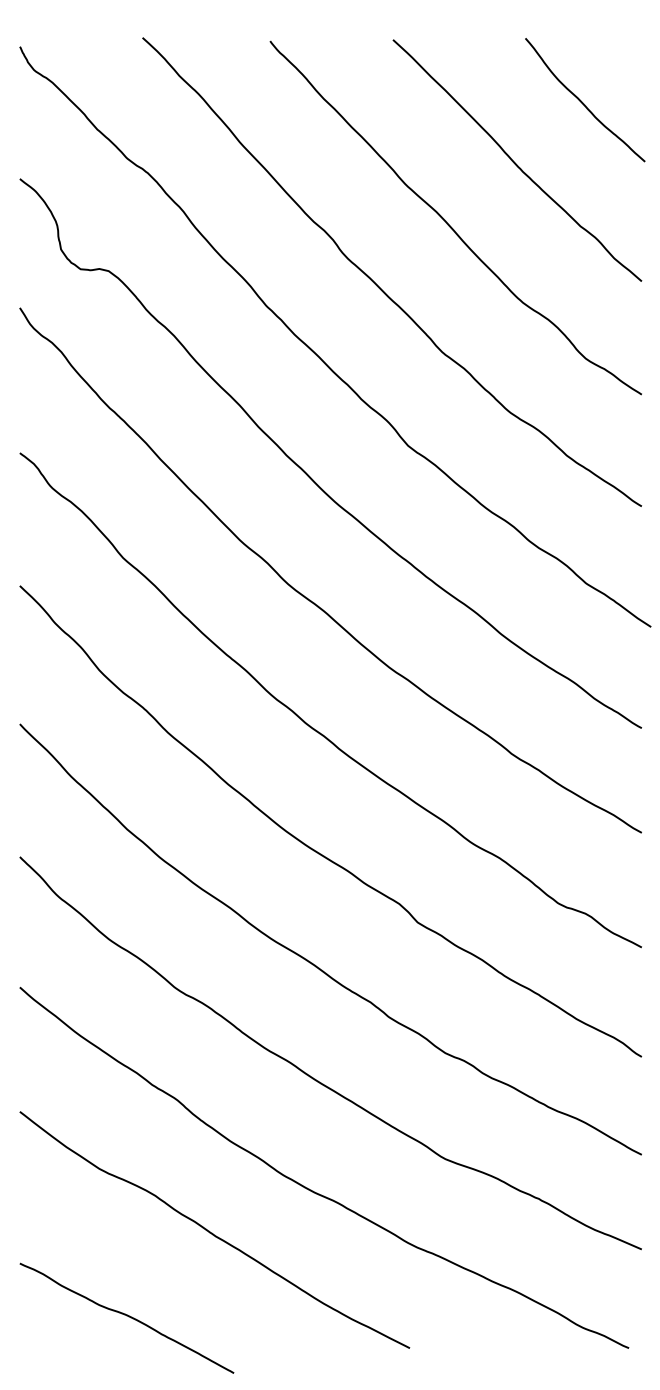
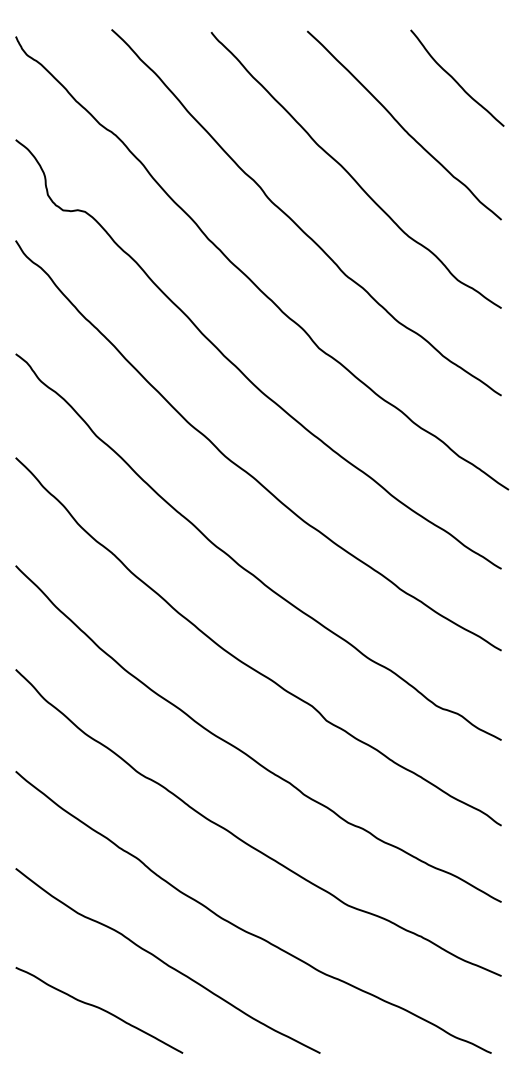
curve: (126, 1316) -> (99, 1008), moved

